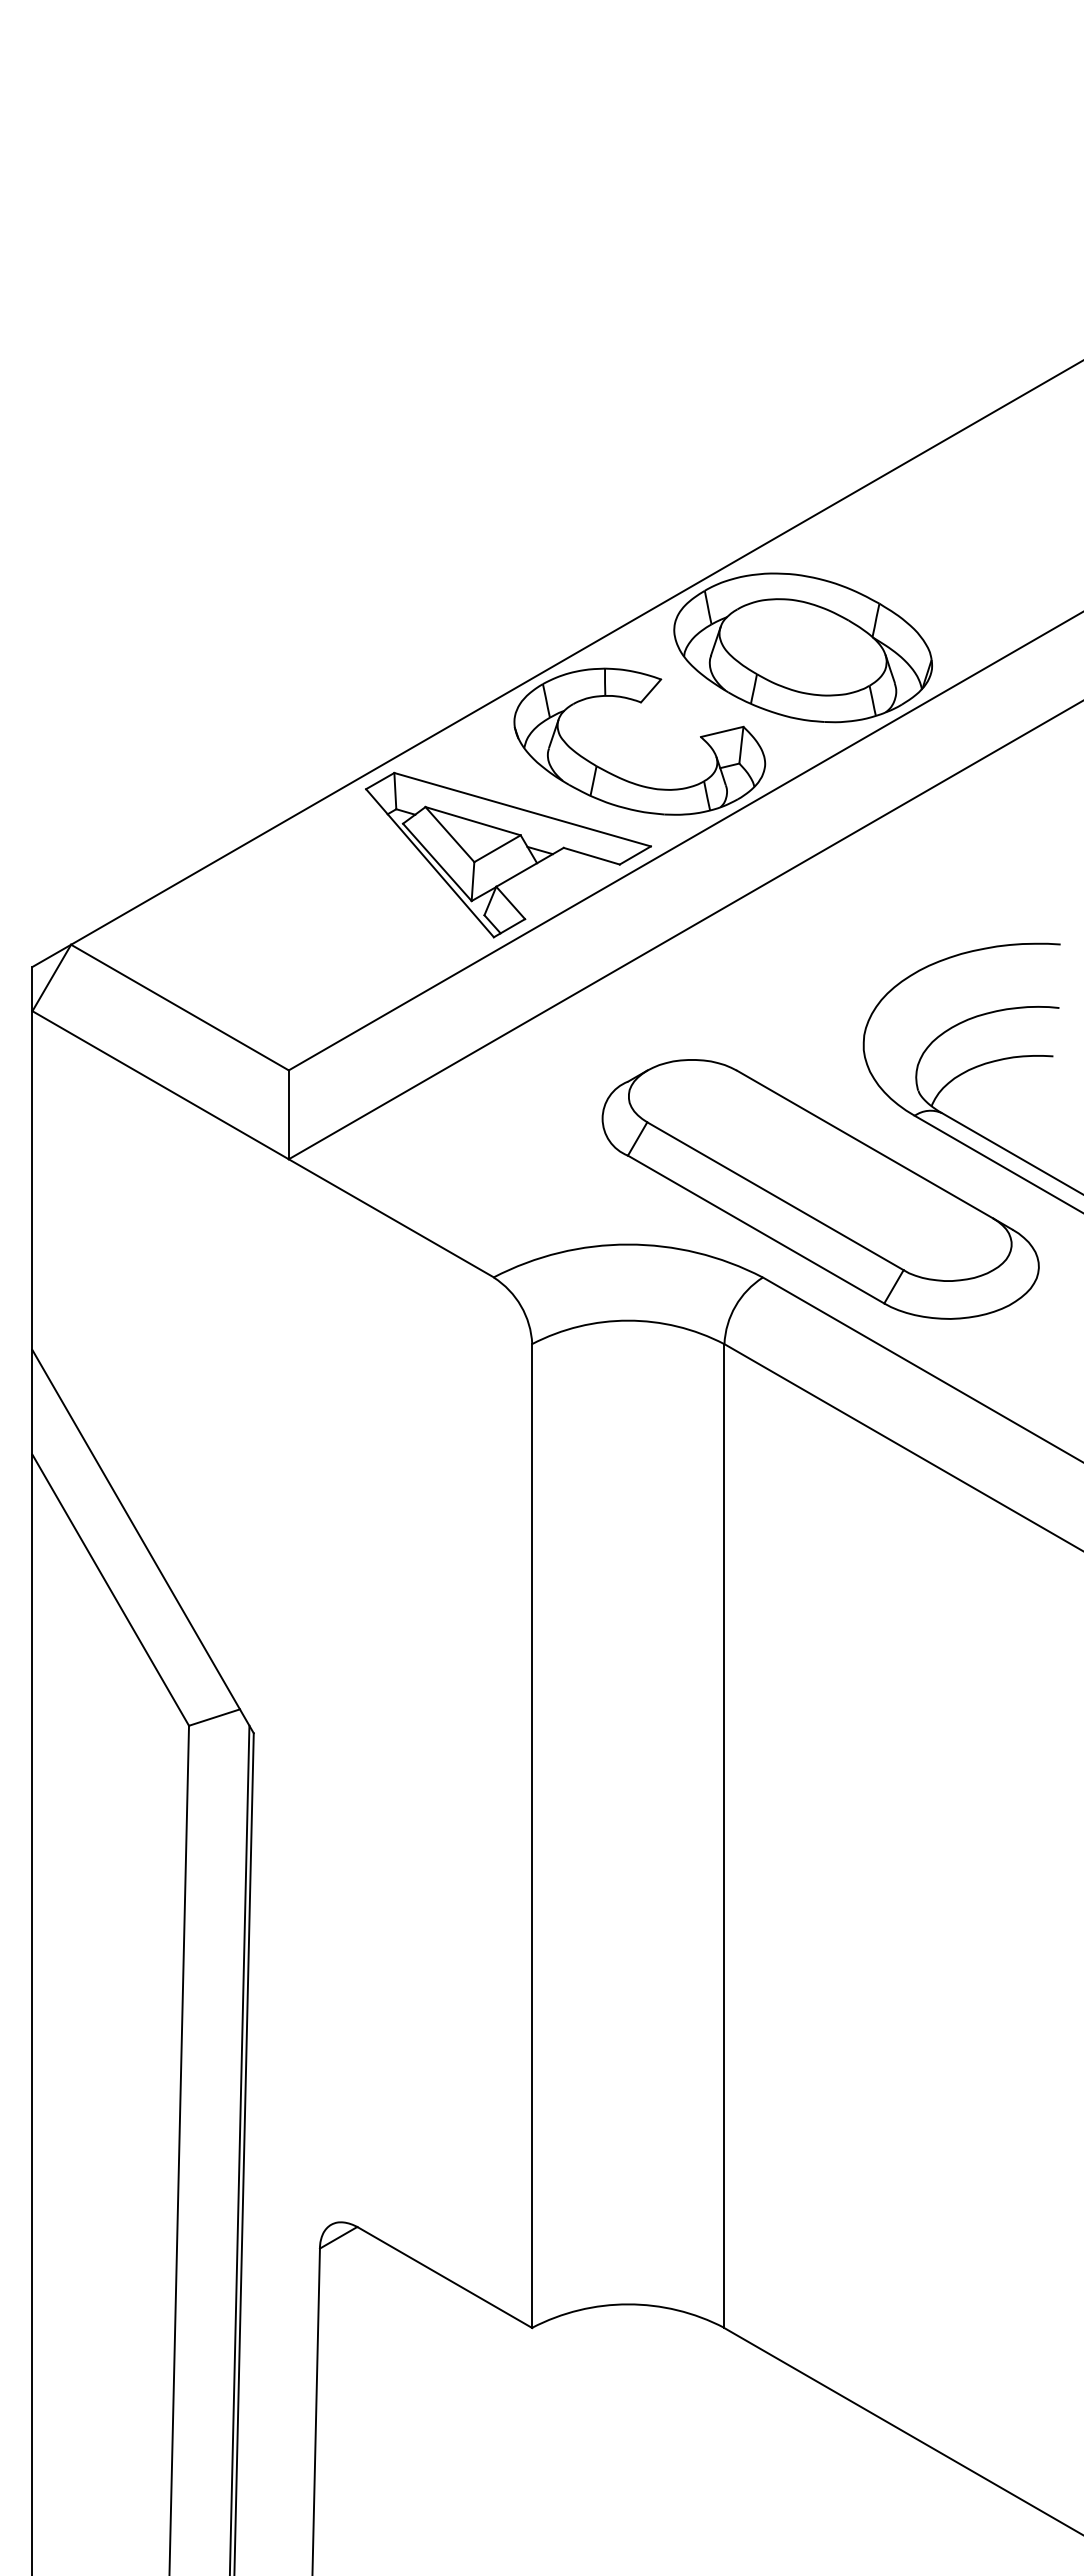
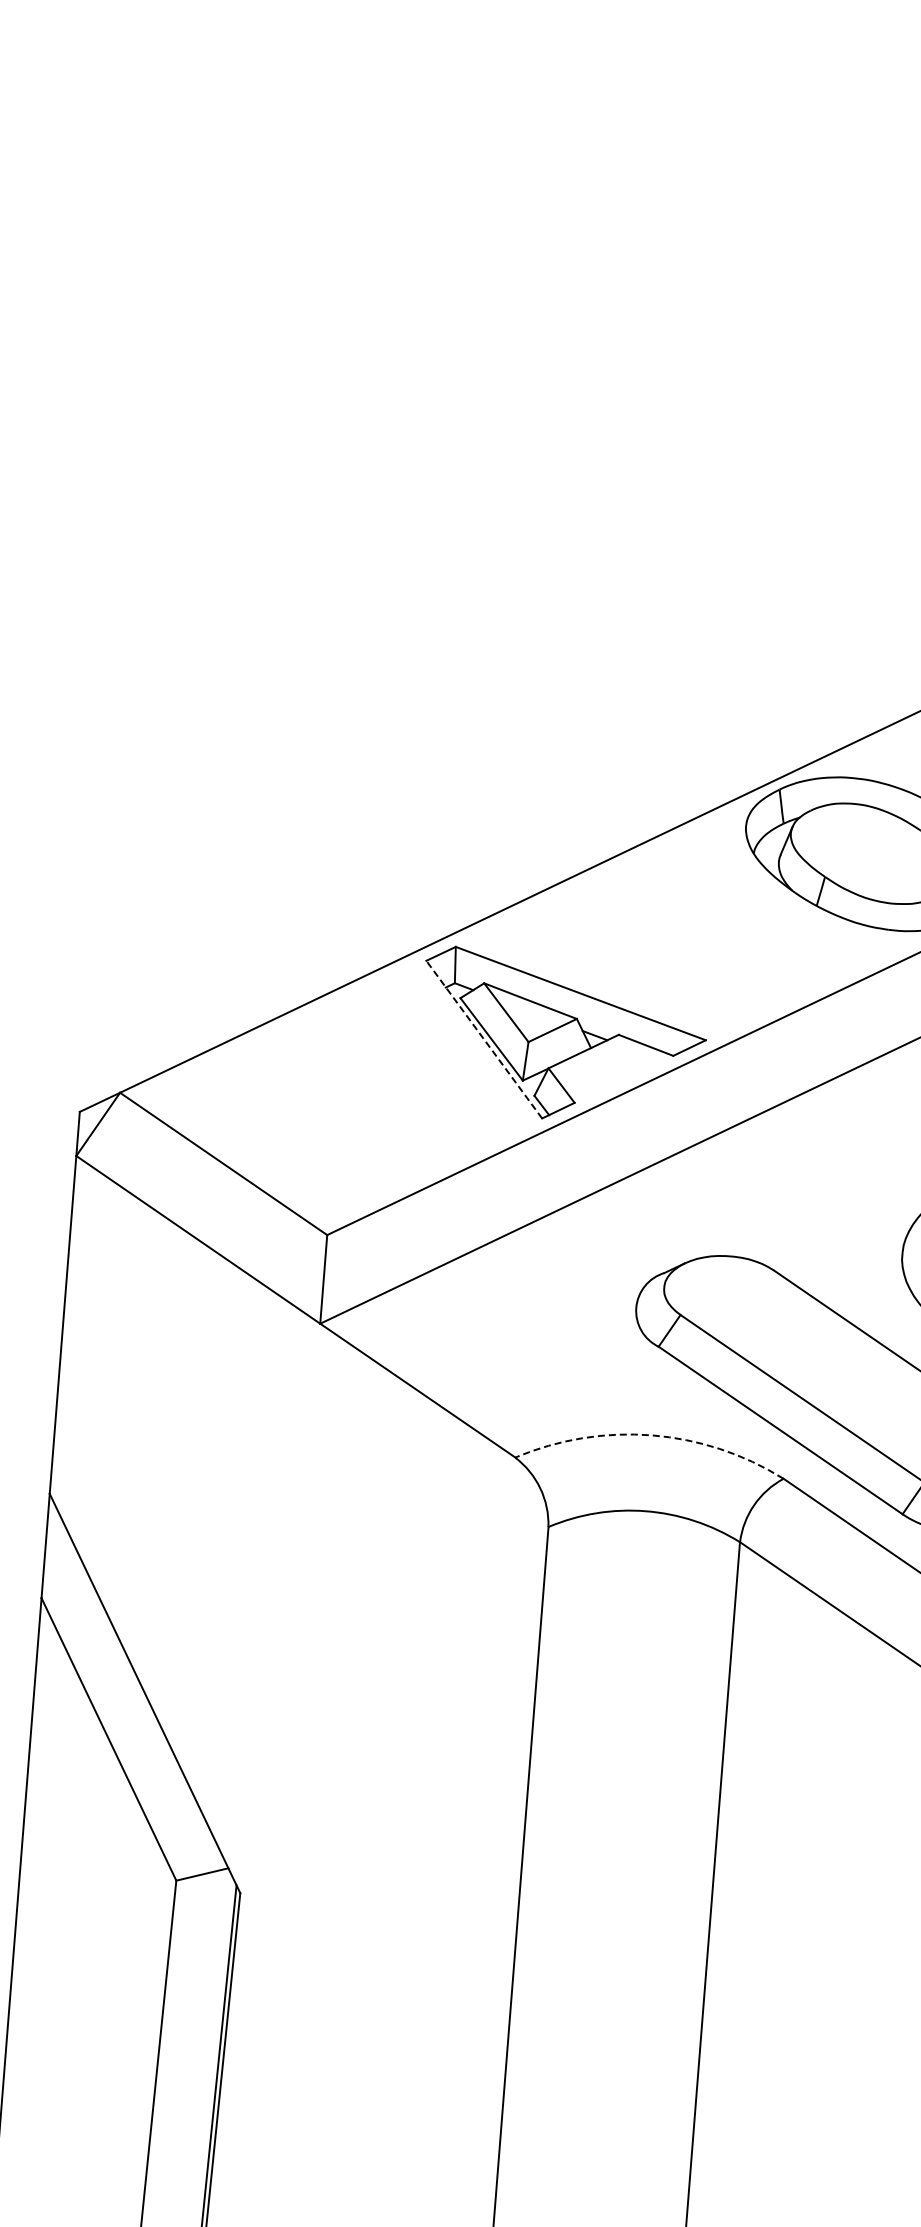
part: (640, 703) -> (706, 896), removed
line: (430, 863) -> (484, 1039), solid -> dashed
arc: (628, 1244) -> (652, 1435), solid -> dashed

